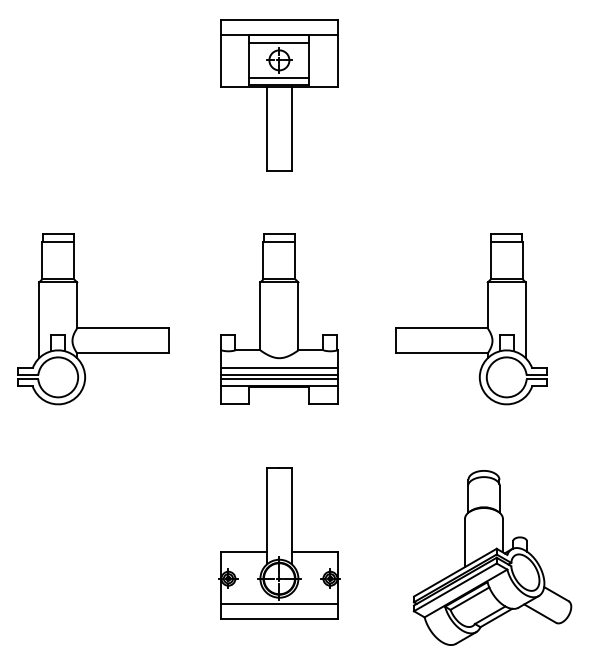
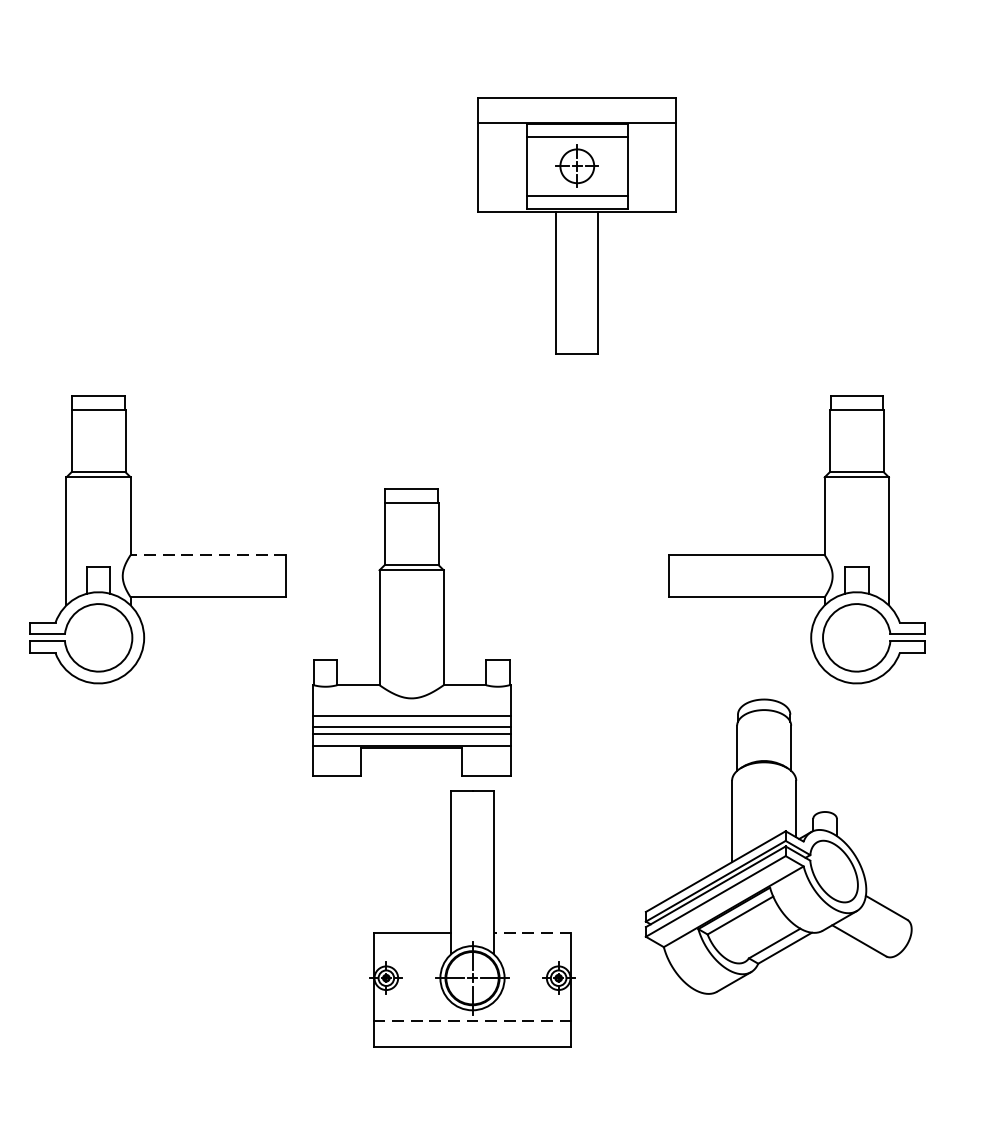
part: (279, 95) -> (577, 225), moved
part: (279, 318) -> (411, 631), moved
line: (123, 328) -> (208, 555), solid -> dashed
line: (314, 551) -> (531, 932), solid -> dashed
part: (492, 557) -> (778, 845), moved
line: (278, 604) -> (470, 1021), solid -> dashed

